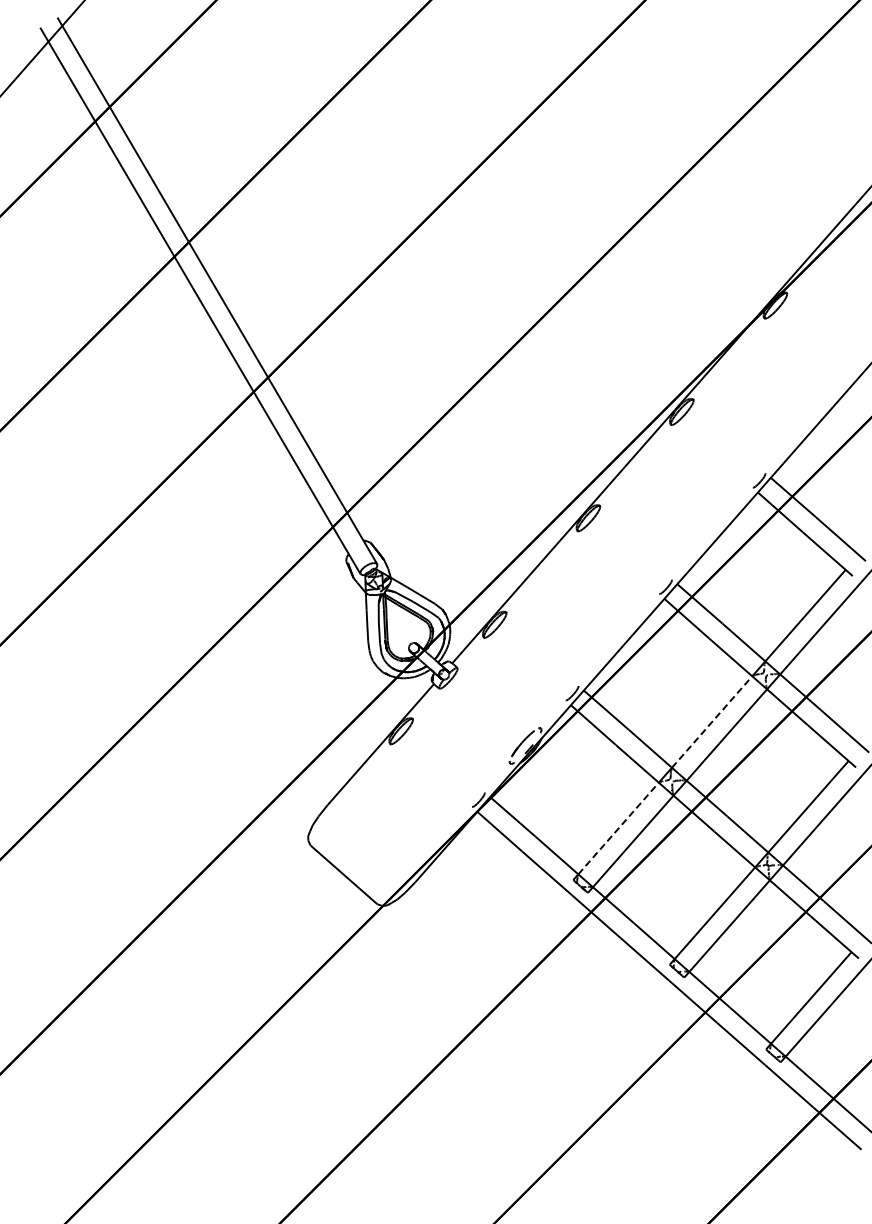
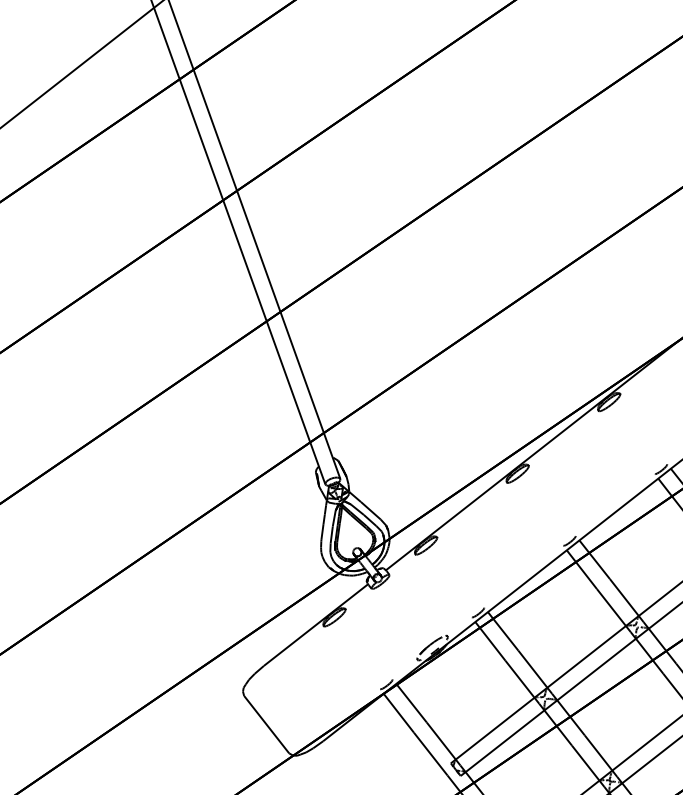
line: (712, 722) -> (586, 657), dashed -> solid
line: (618, 828) -> (495, 728), dashed -> solid

